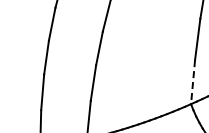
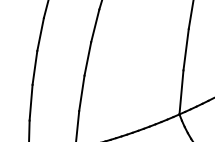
line: (193, 82) -> (181, 92), dashed -> solid

